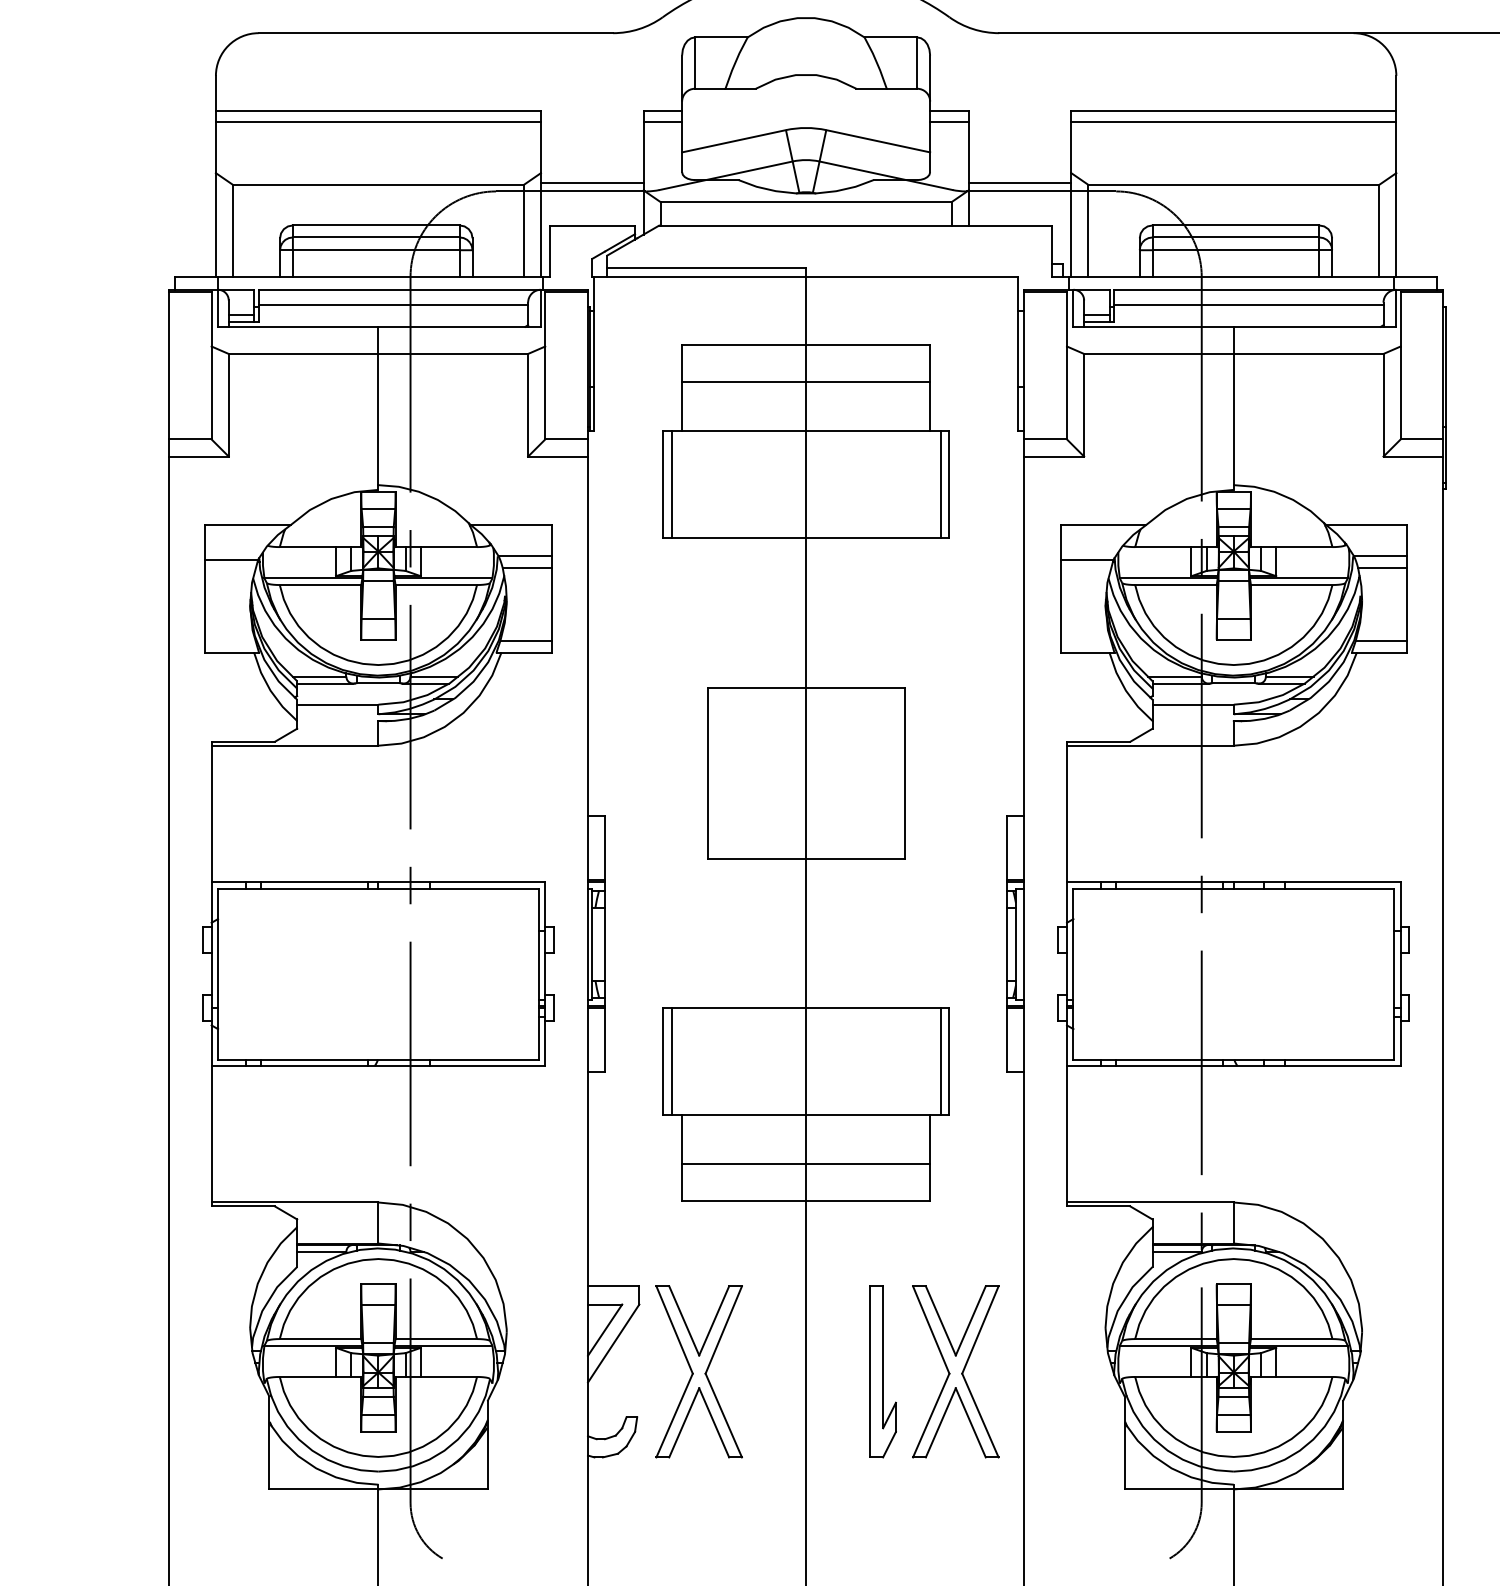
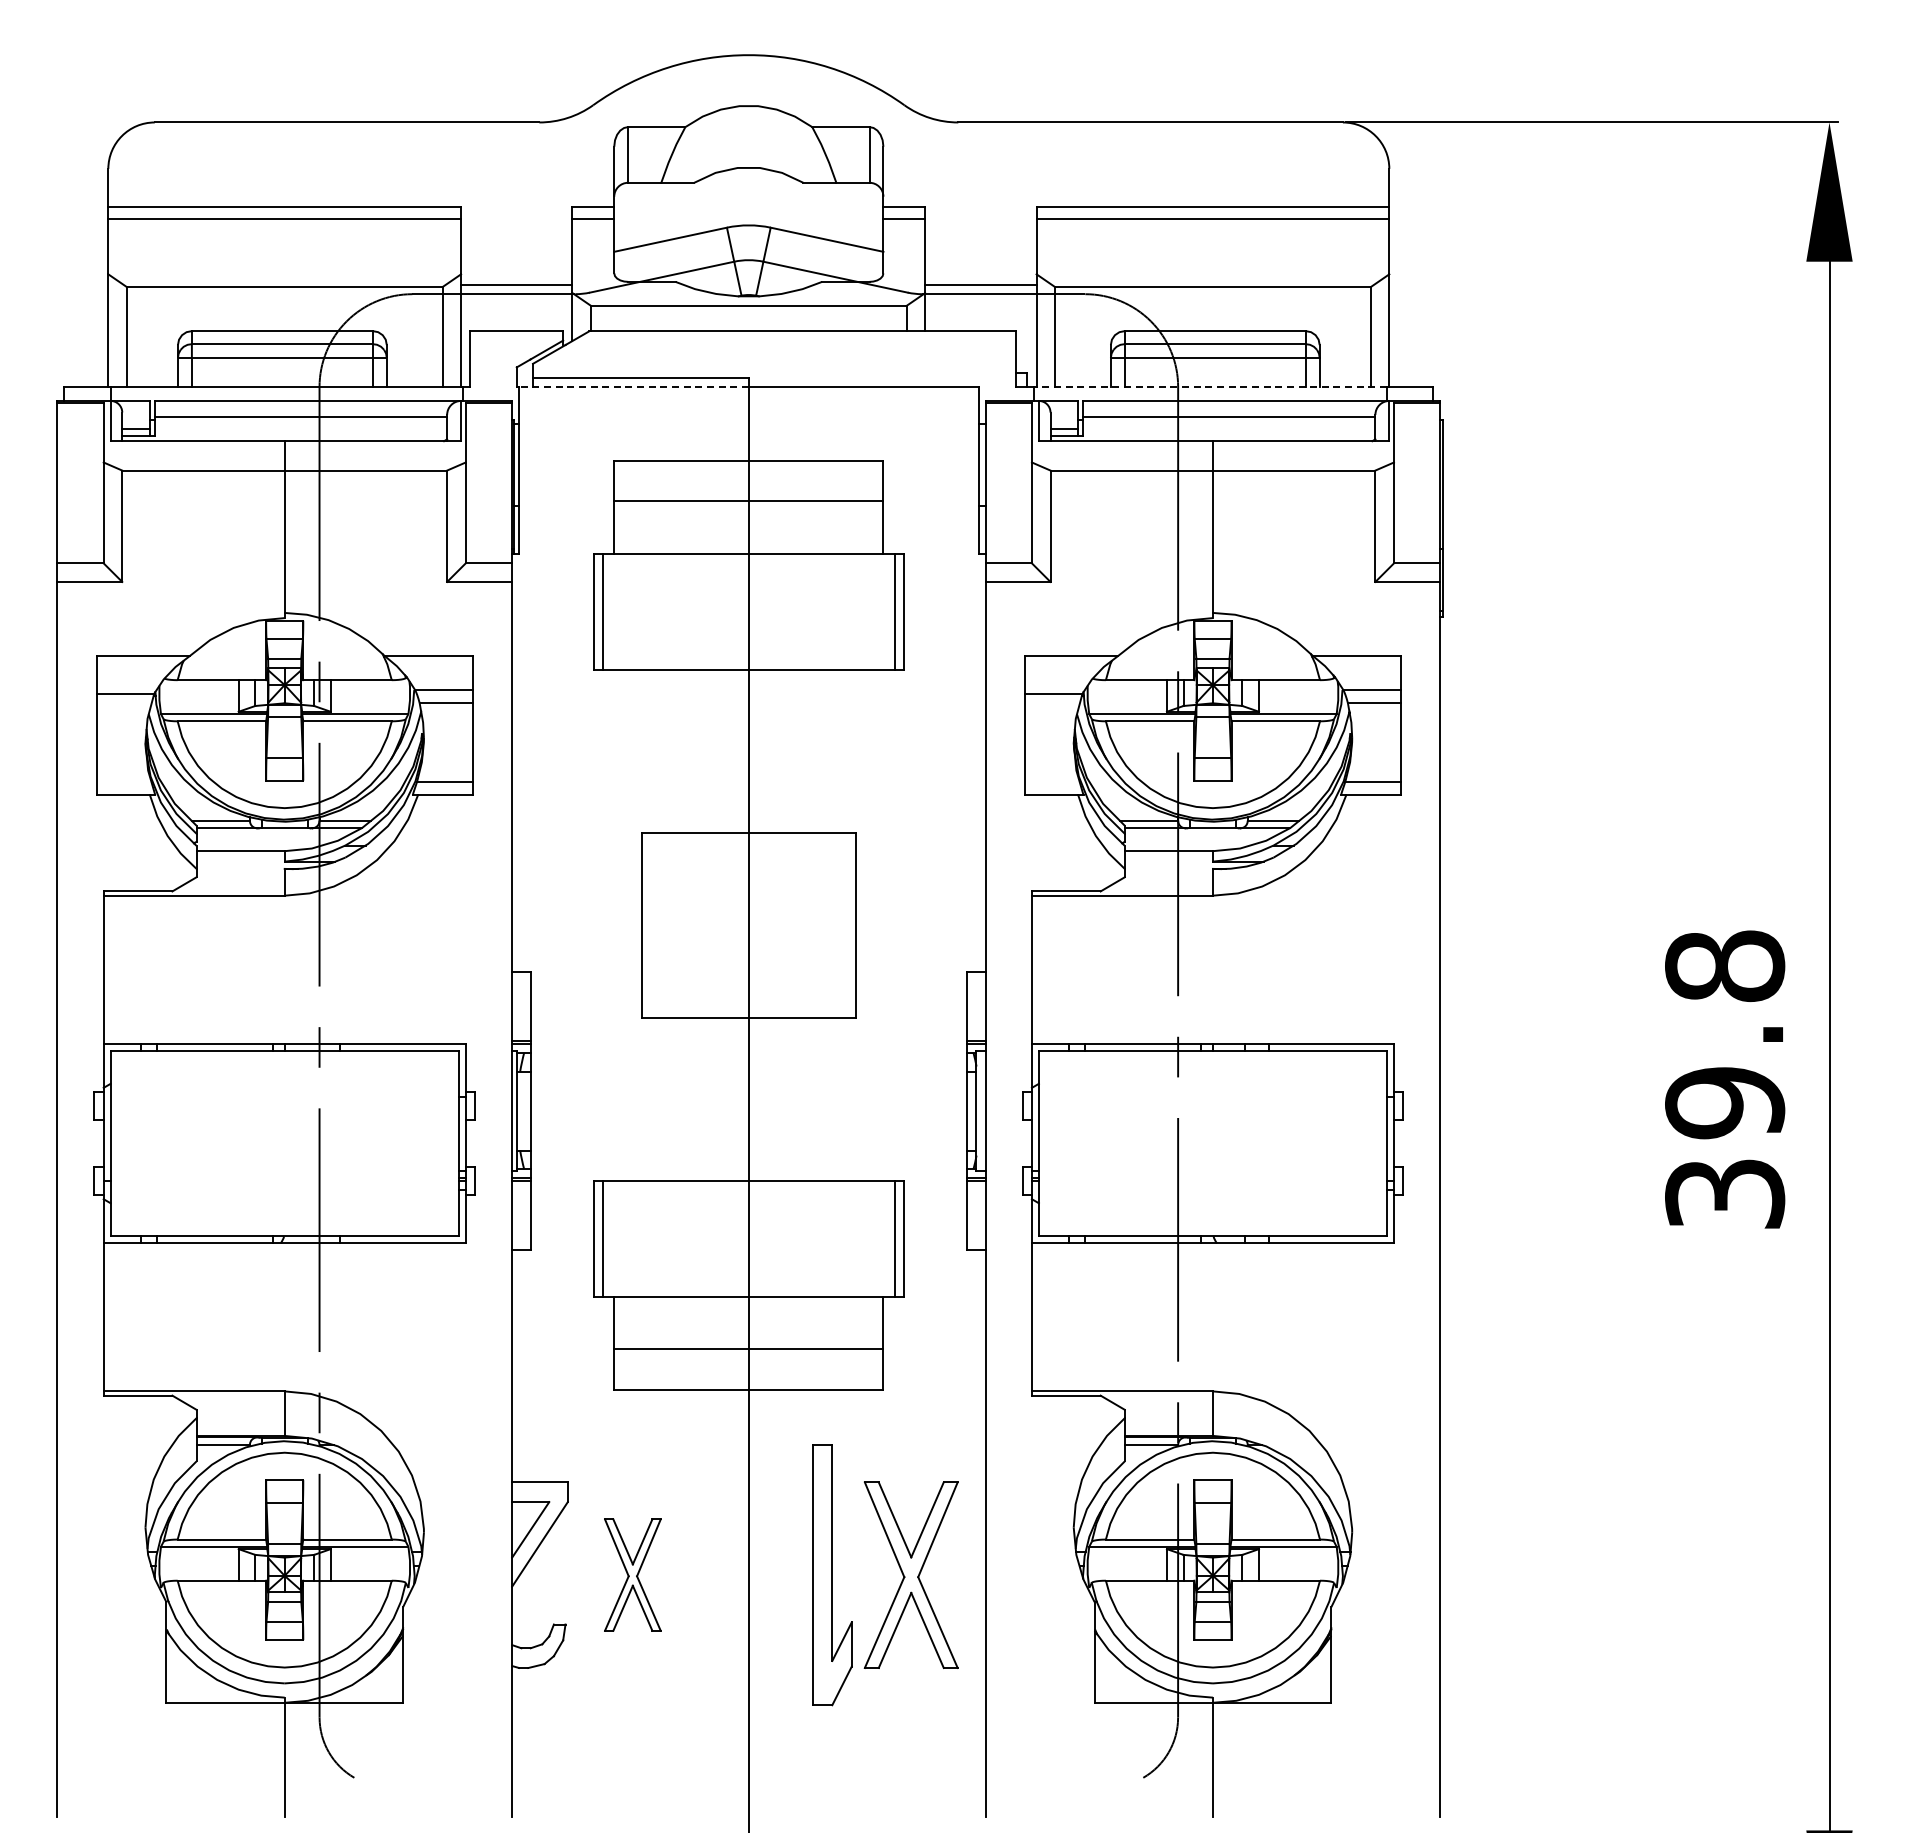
line: (699, 277) -> (633, 387), solid -> dashed
line: (1231, 277) -> (1210, 387), solid -> dashed
part: (698, 1371) -> (632, 1574), size x0.6
part: (883, 1371) -> (832, 1574), size x1.4

